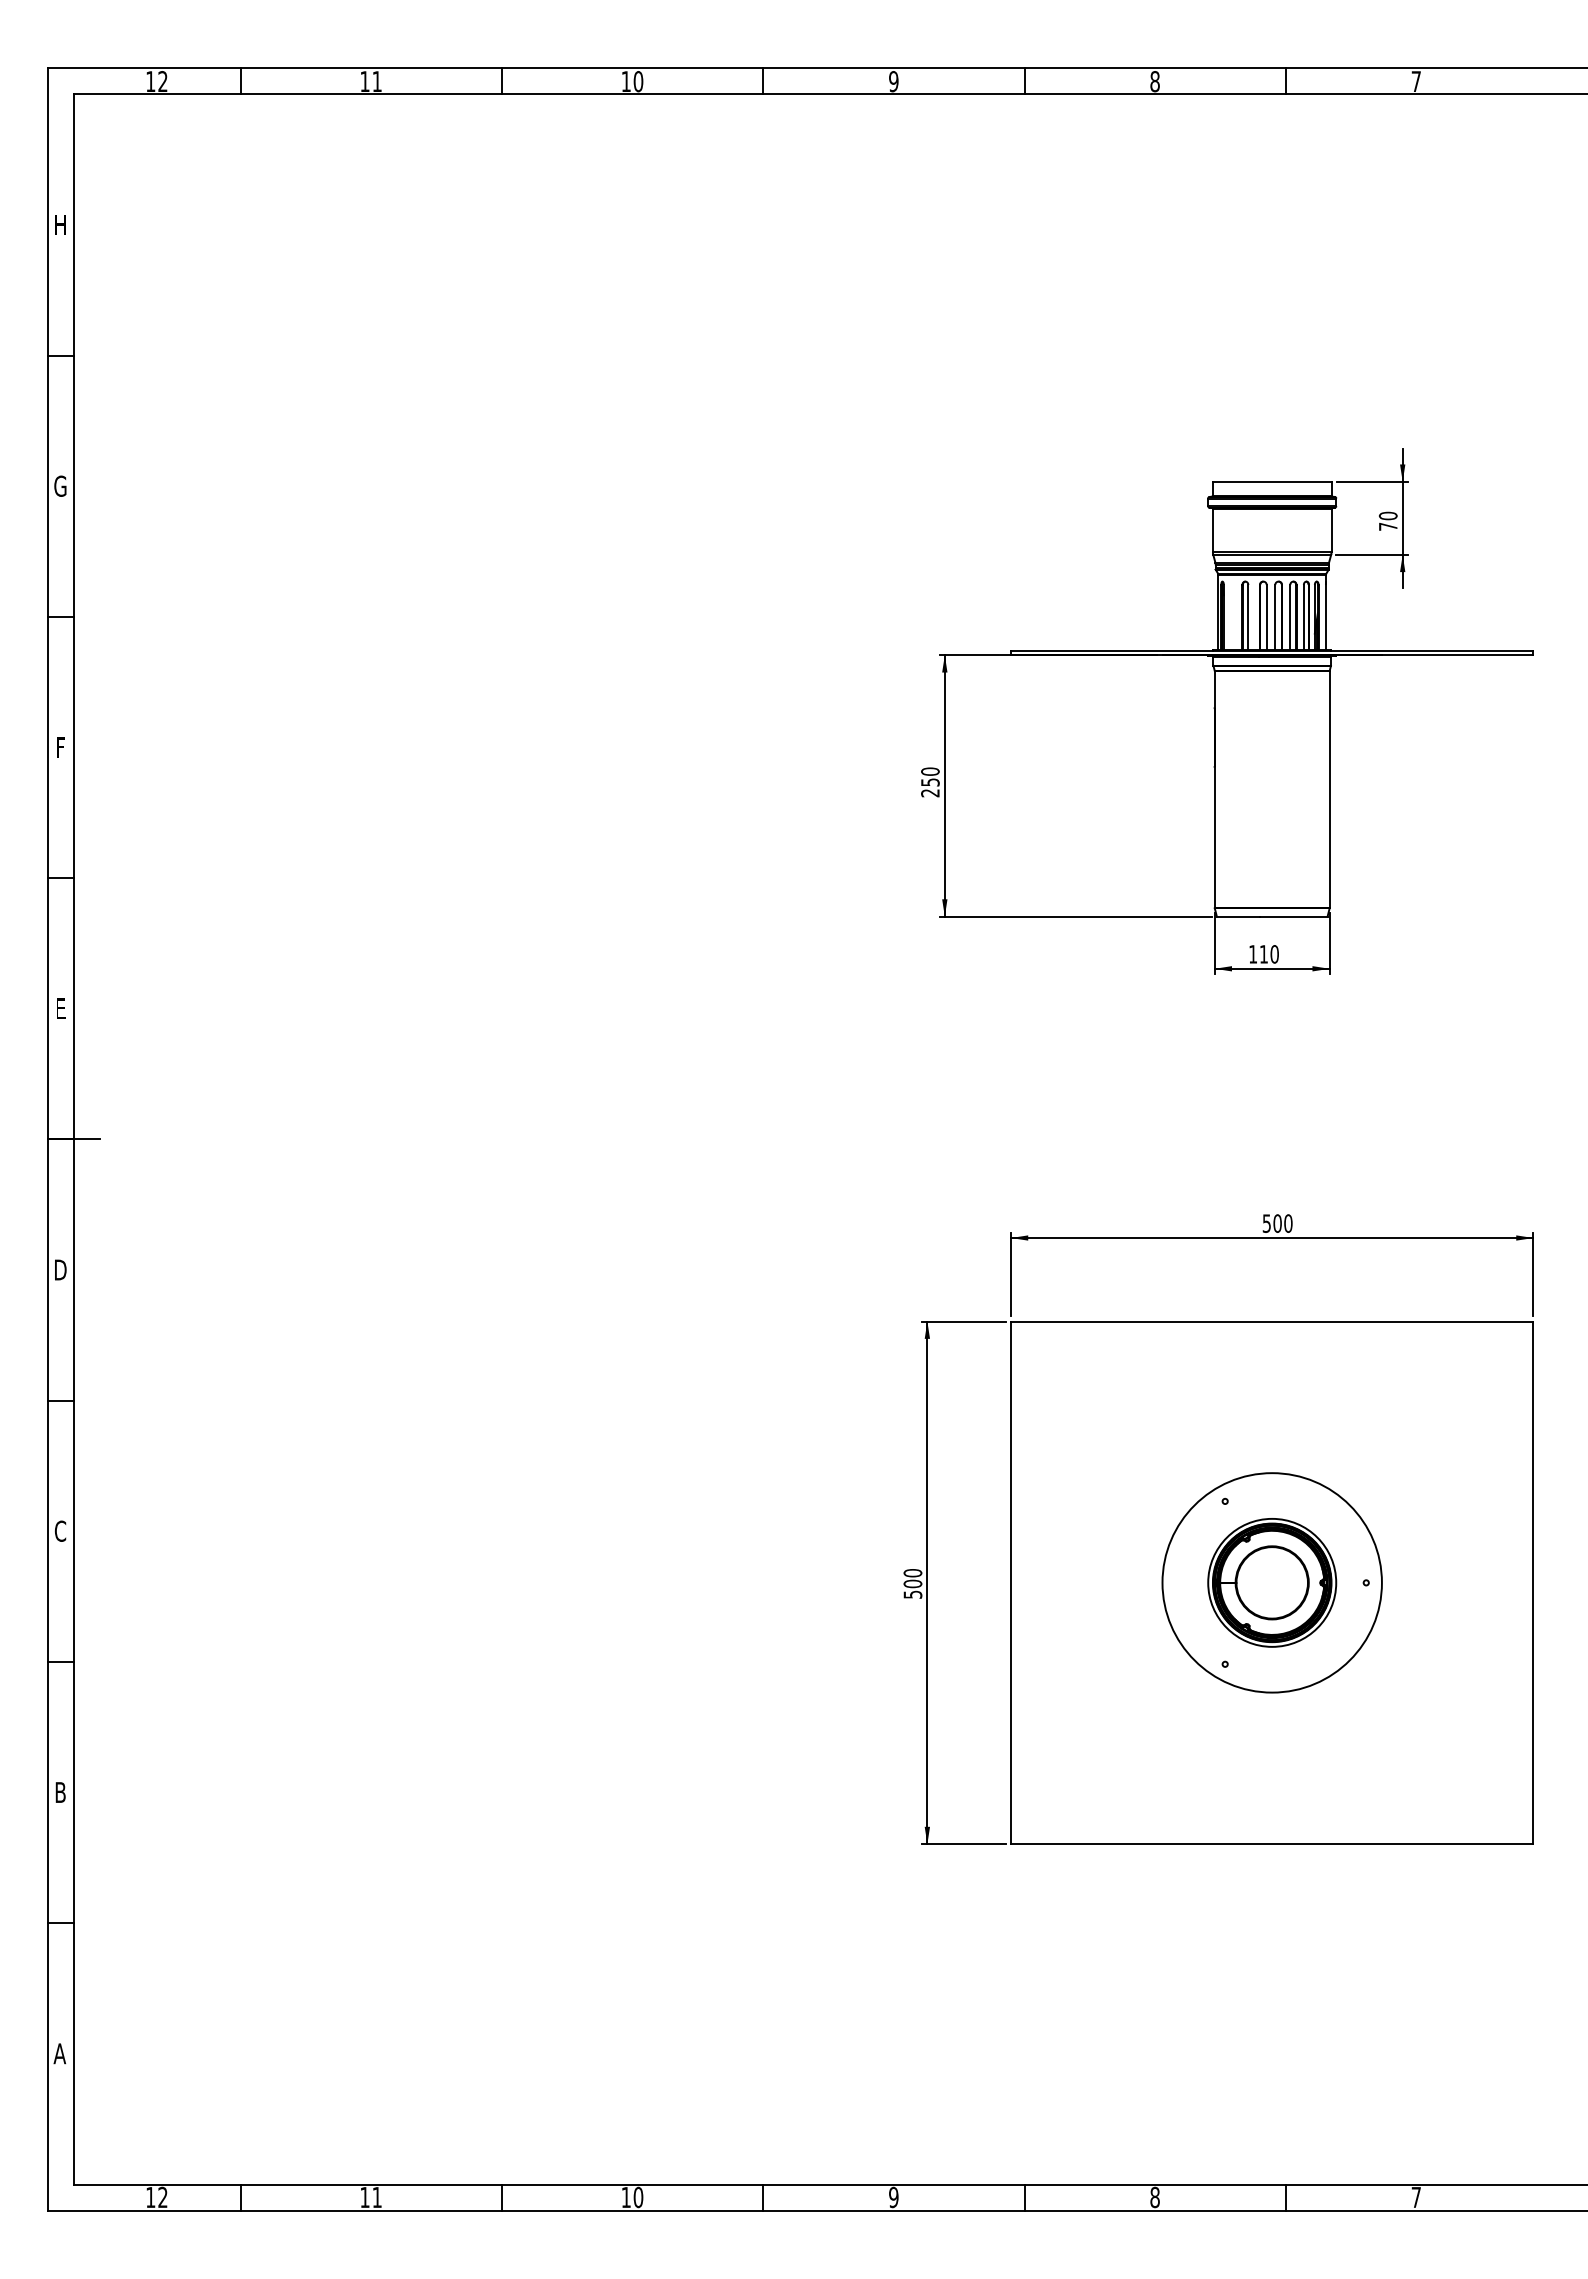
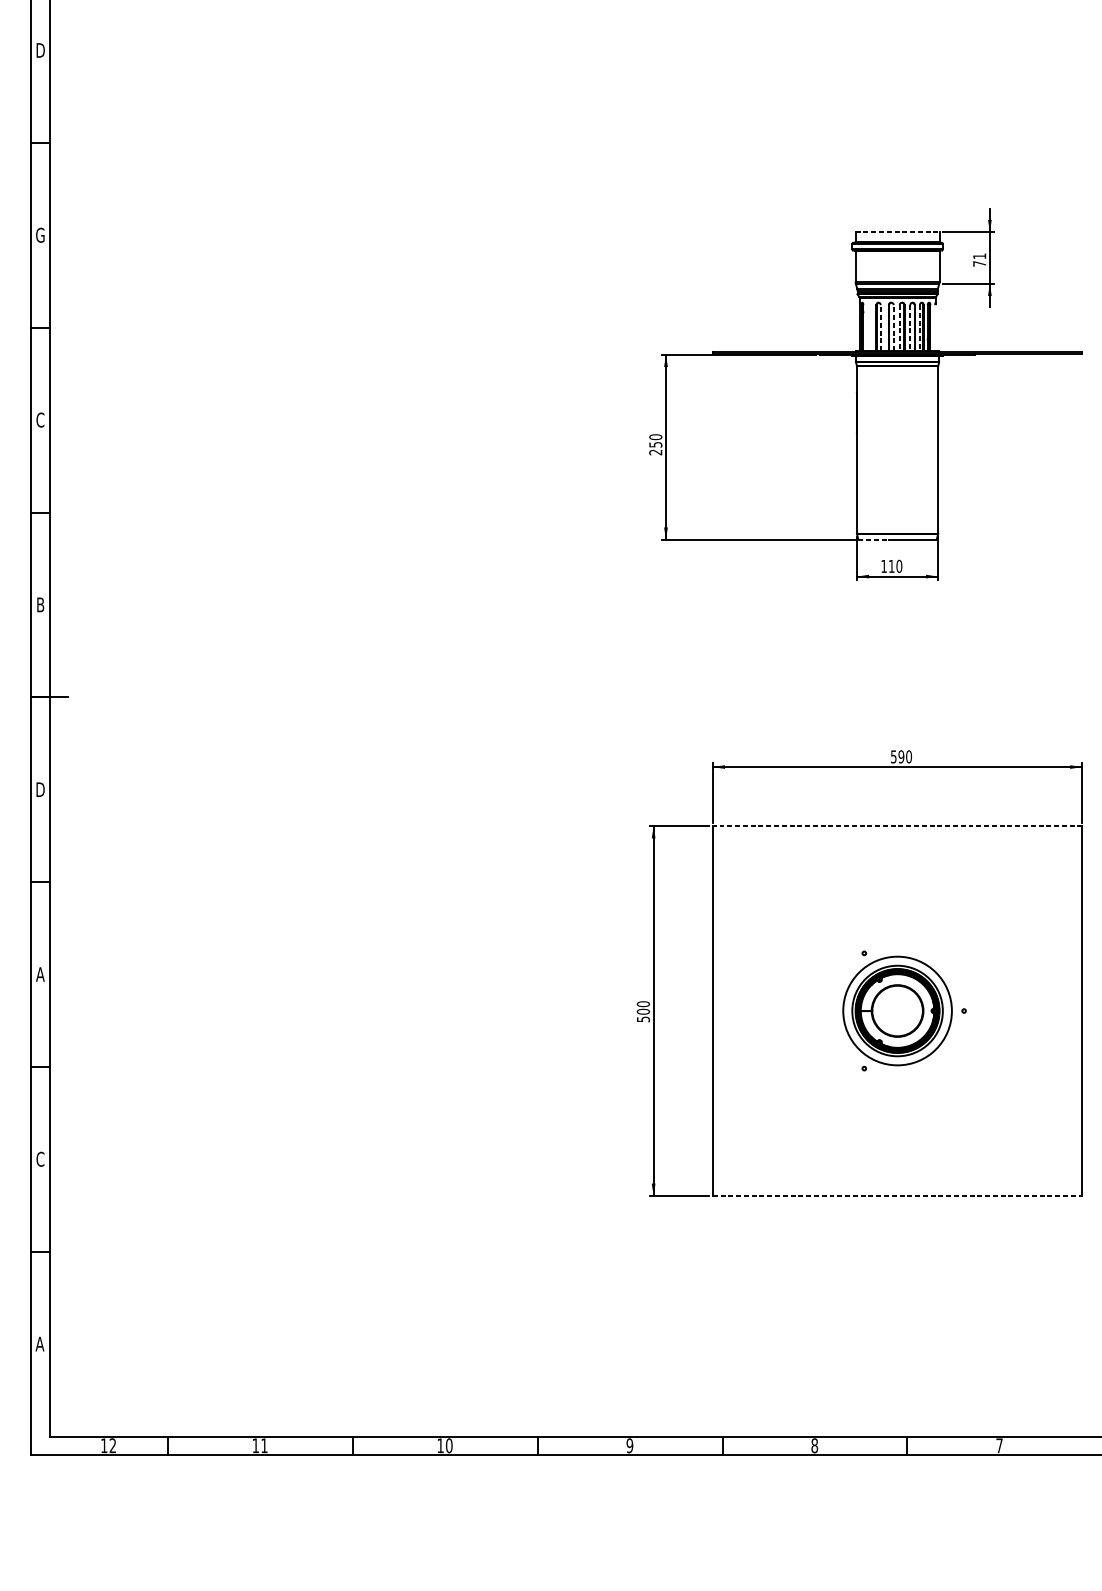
text: (60, 224) -> (40, 50), H -> D
line: (1272, 481) -> (897, 231), solid -> dashed
text: (1387, 515) -> (979, 255), 70 -> 71
line: (1248, 617) -> (880, 328), solid -> dashed
line: (1266, 617) -> (893, 328), solid -> dashed
line: (1275, 617) -> (899, 328), solid -> dashed
line: (1290, 617) -> (910, 328), solid -> dashed
line: (1303, 617) -> (919, 328), solid -> dashed
line: (1325, 617) -> (935, 328), removed
text: (60, 747) -> (40, 420), F -> C
line: (1238, 916) -> (873, 539), solid -> dashed
text: (60, 1008) -> (40, 604), E -> B
text: (1277, 1223) -> (901, 756), 500 -> 590
line: (1271, 1321) -> (897, 826), solid -> dashed
text: (60, 1530) -> (40, 973), C -> A
circle: (1271, 1582) -> (897, 1010), size x0.7
text: (60, 1792) -> (40, 1159), B -> C
line: (1272, 1844) -> (897, 1196), solid -> dashed

